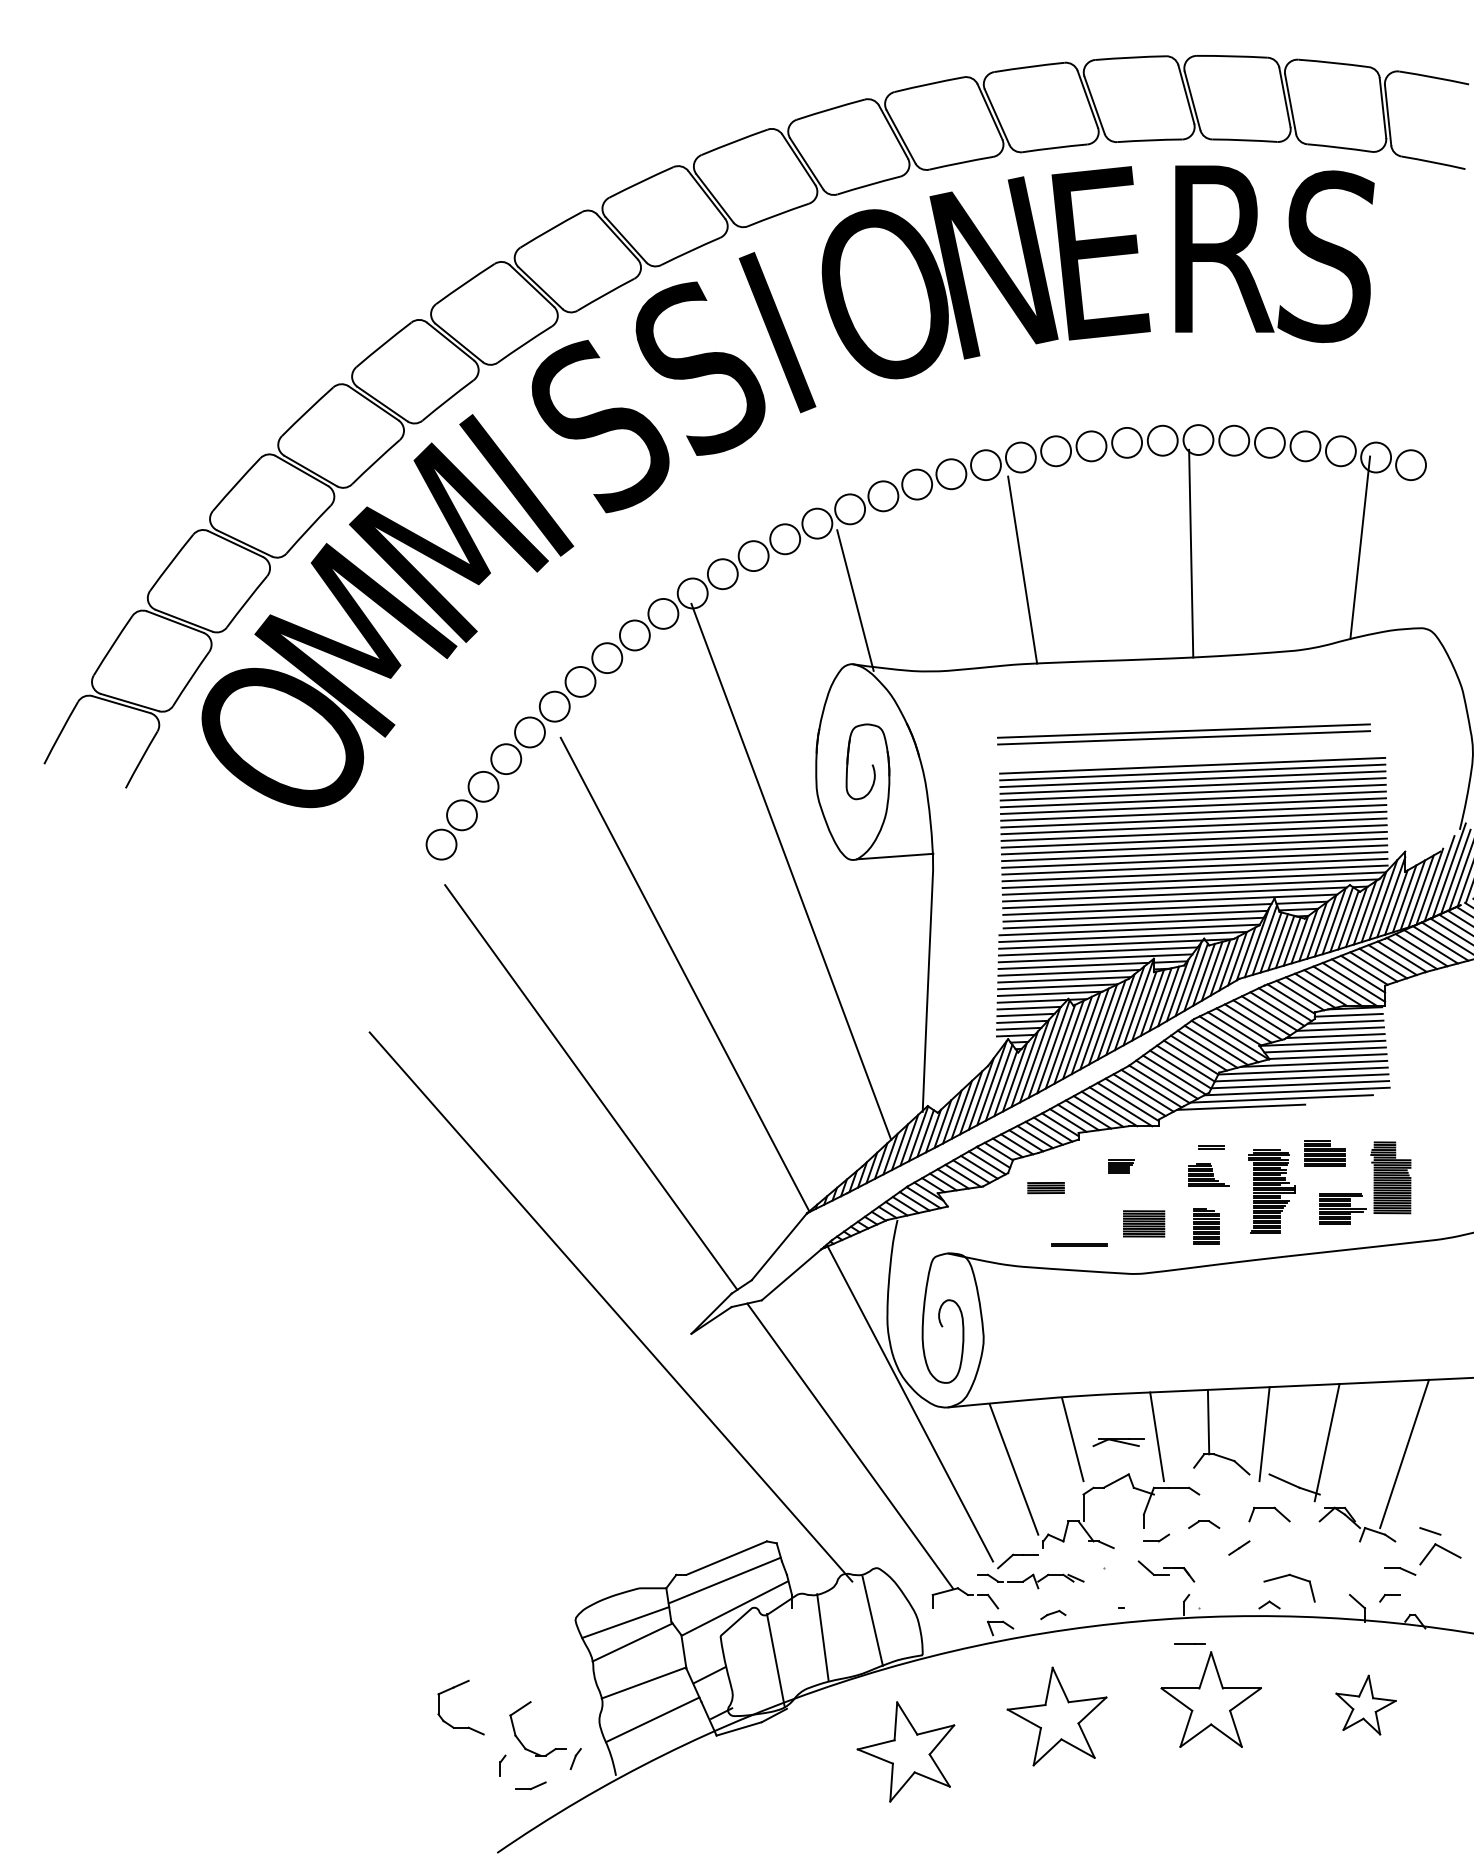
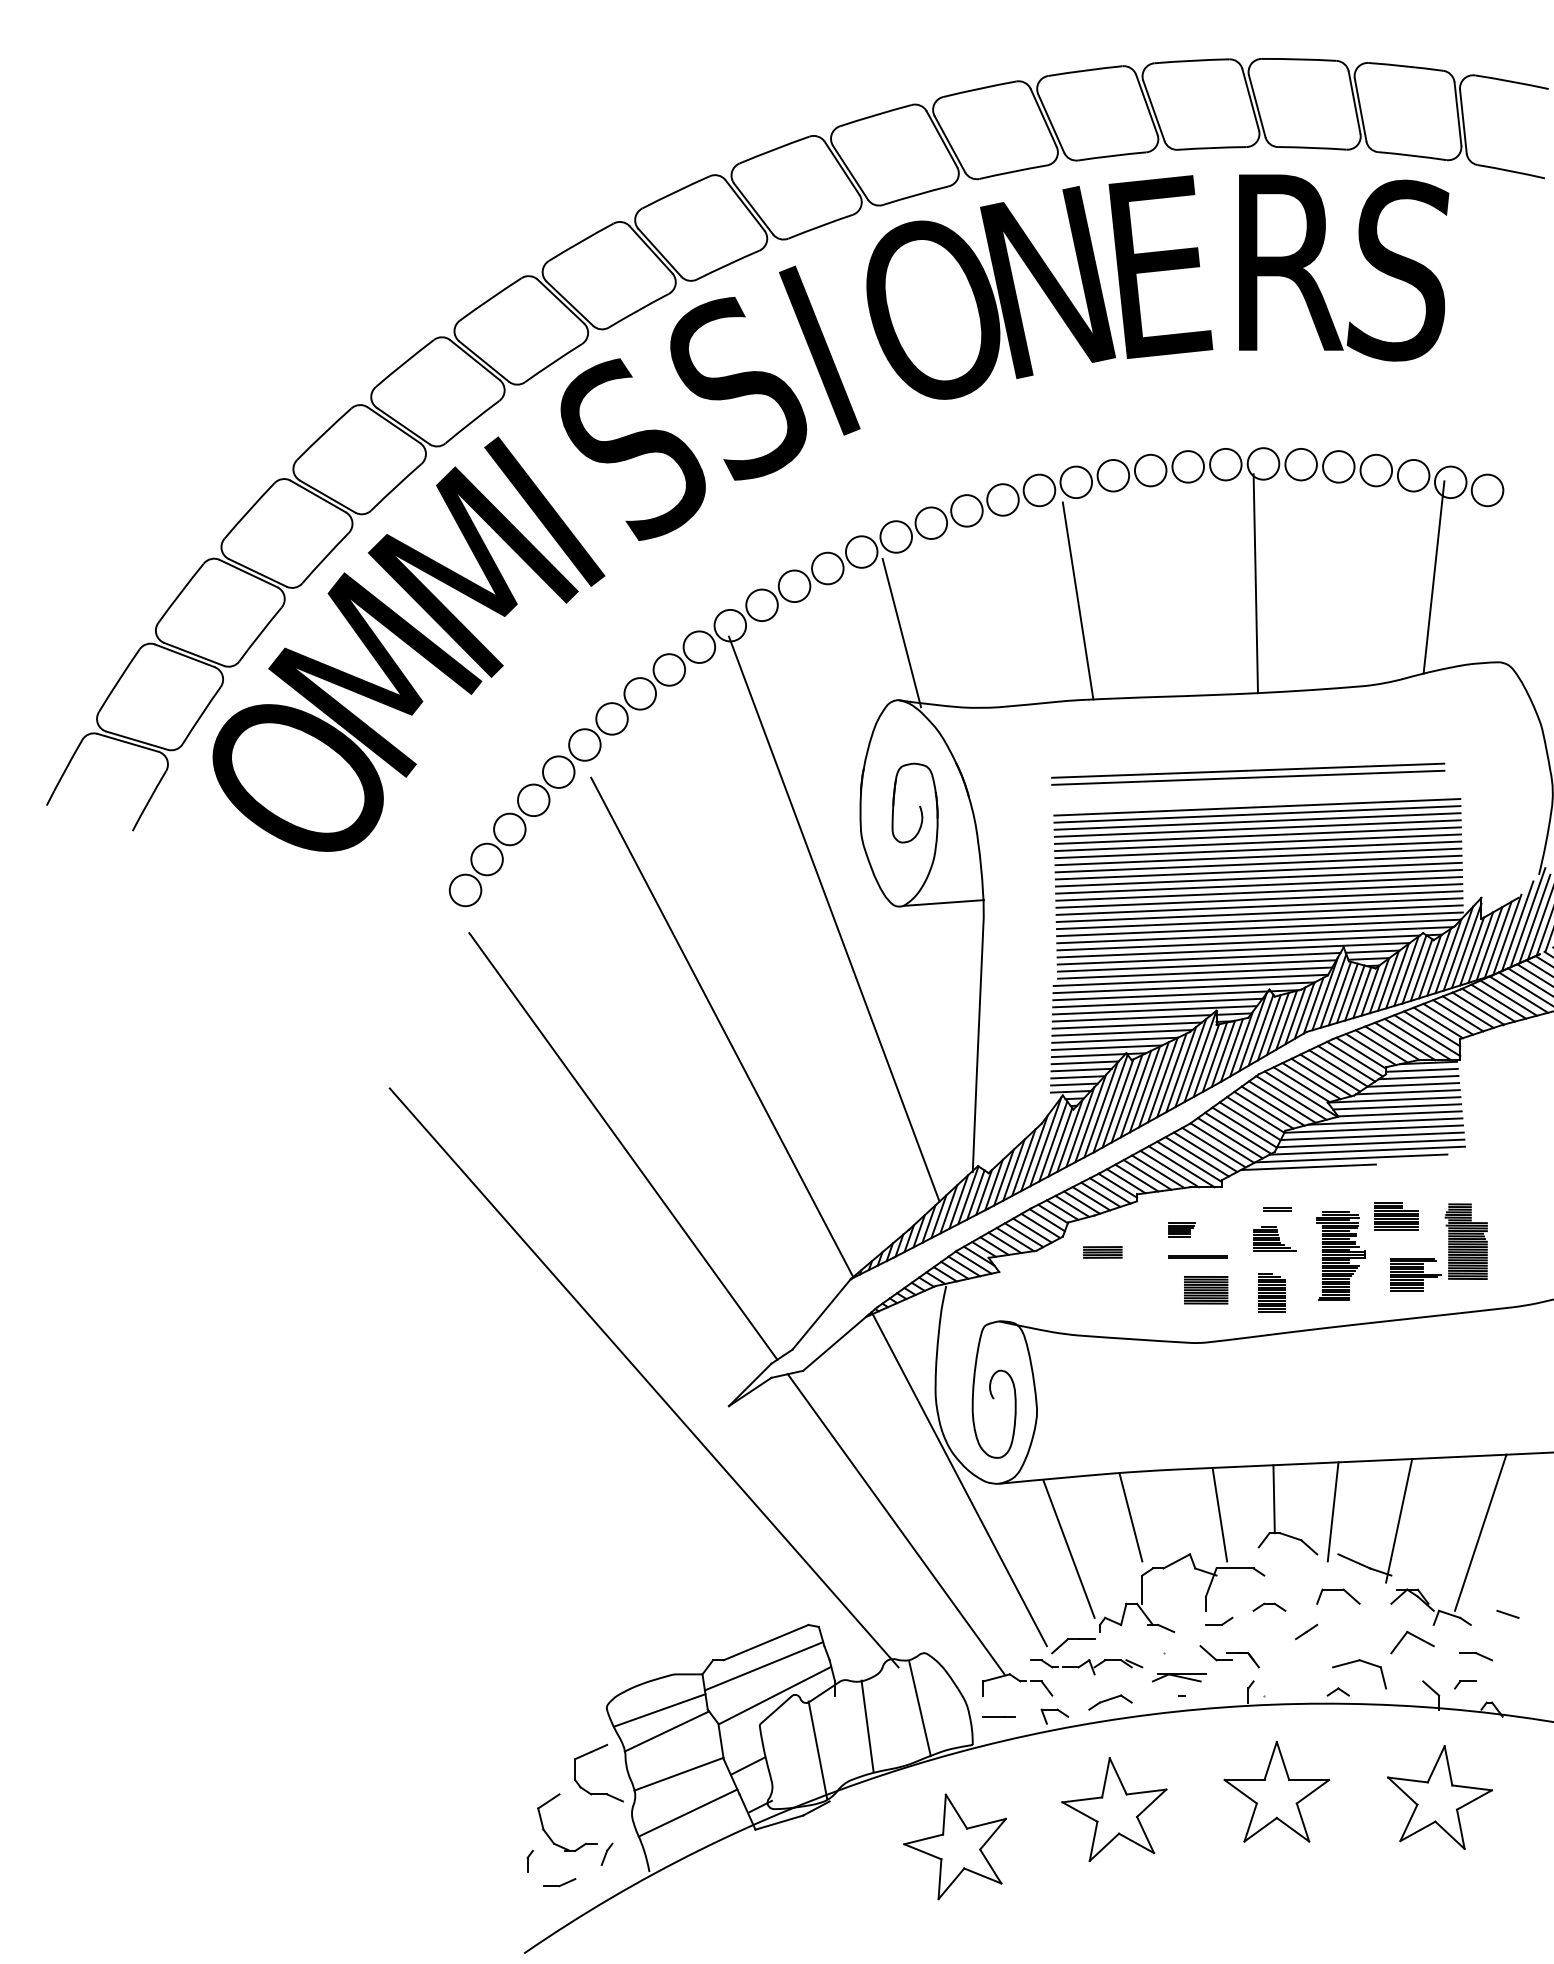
line: (1078, 1245) -> (1197, 1256), moved
part: (1118, 1442) -> (1179, 1677), moved
part: (1440, 1554) -> (1412, 1642), moved
part: (1053, 1614) -> (1110, 1702), size x1.67
line: (1189, 1643) -> (998, 1716), moved
part: (450, 1689) -> (588, 1754), moved
part: (1366, 1705) -> (1440, 1797), size x1.67

